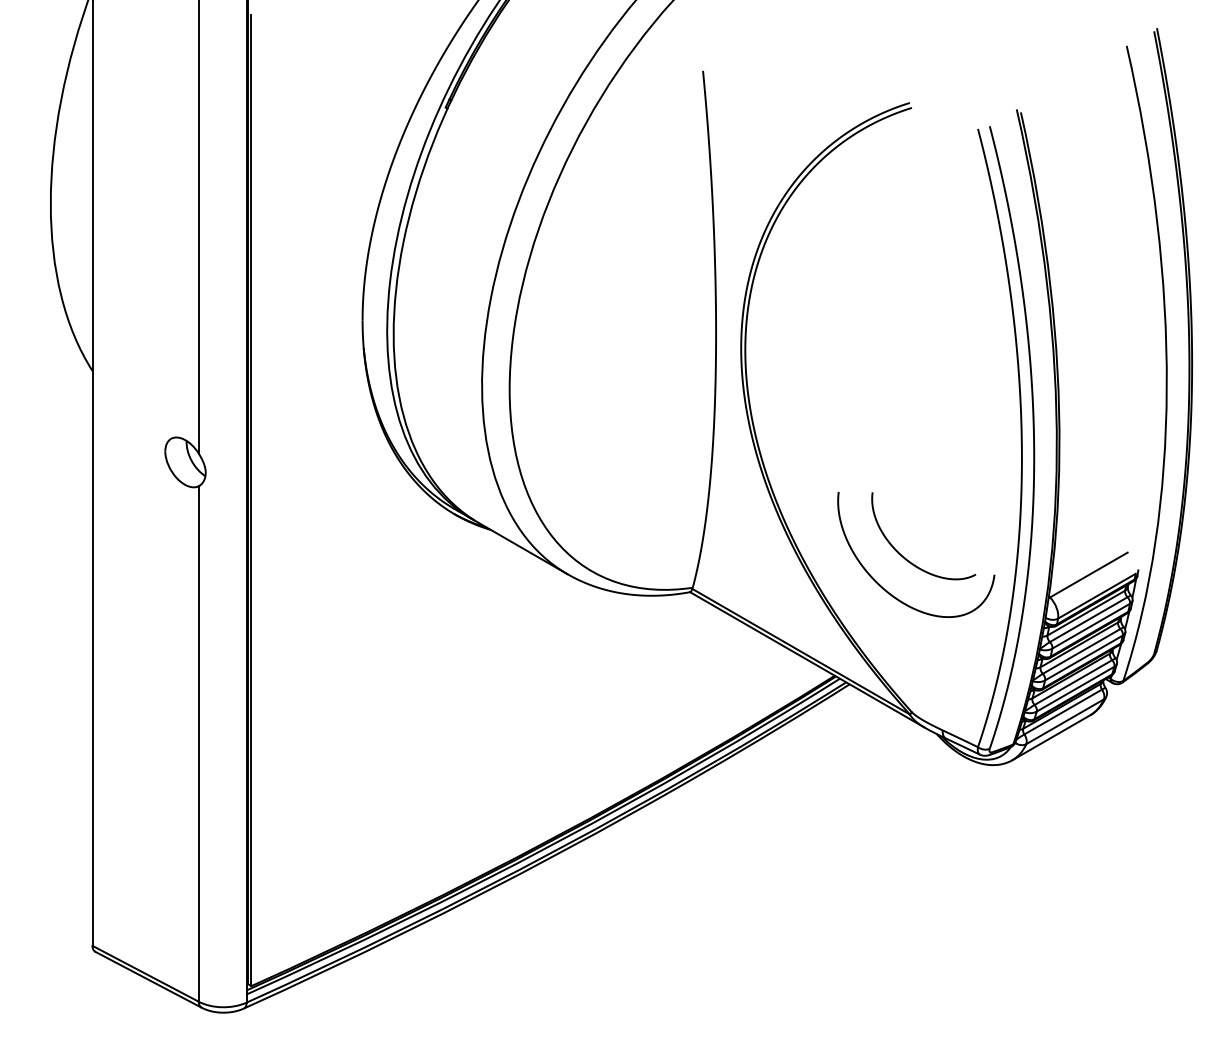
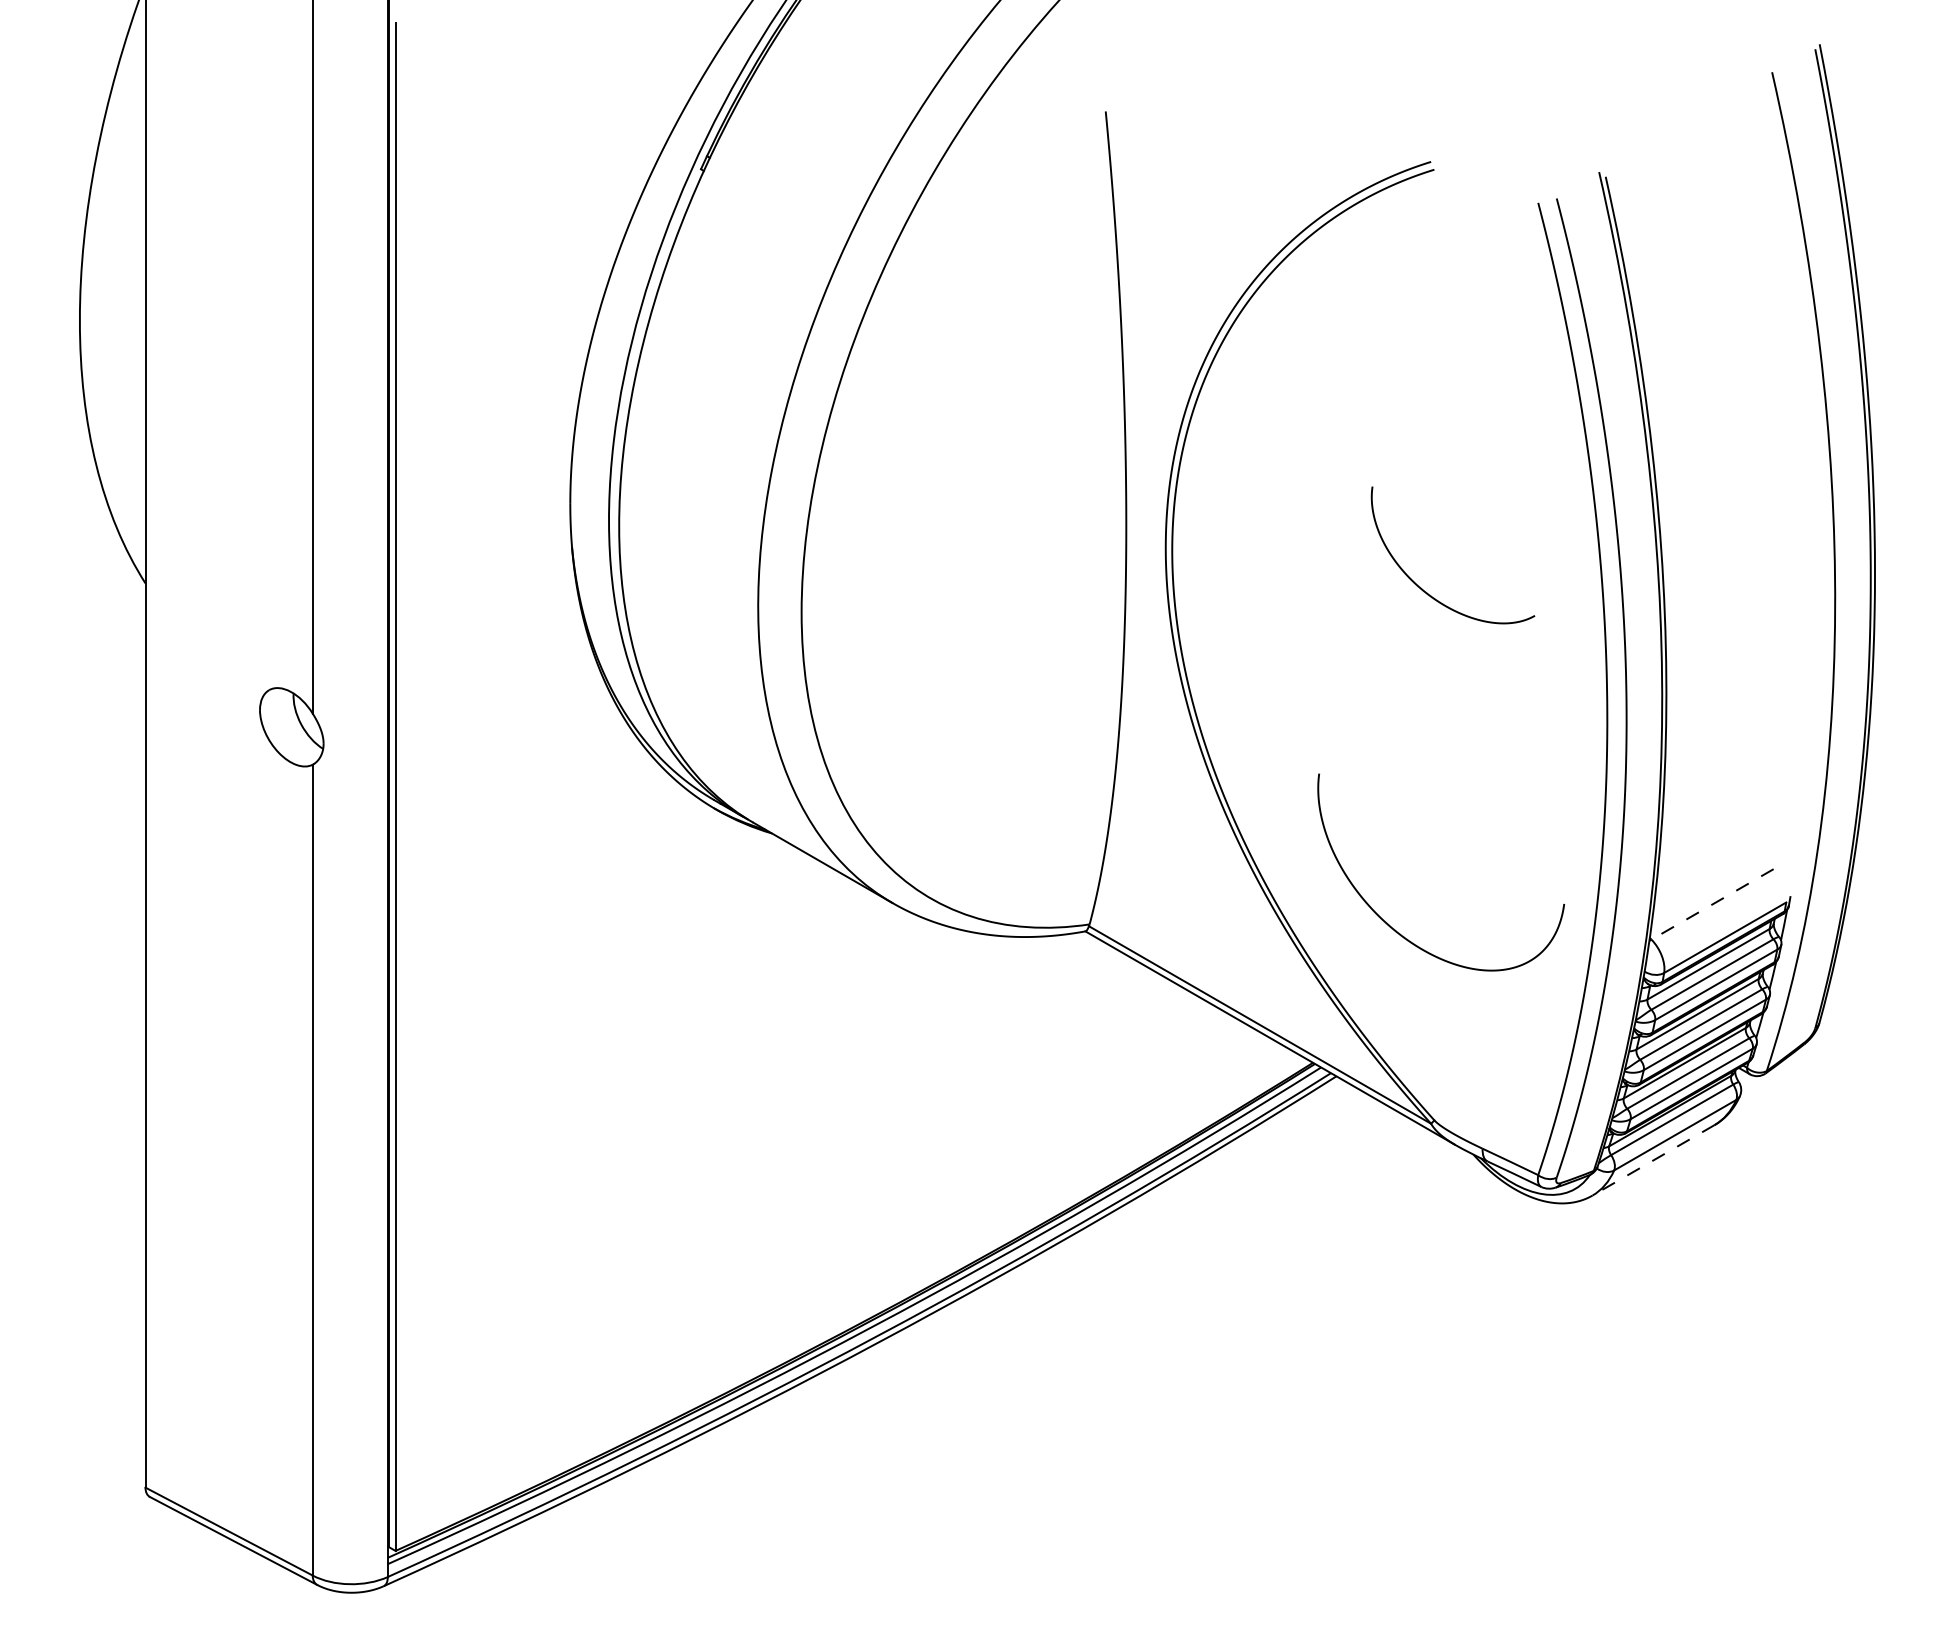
curve: (904, 556) -> (1422, 587), moved
line: (1088, 575) -> (1712, 905), solid -> dashed
line: (1051, 737) -> (1653, 1159), solid -> dashed

